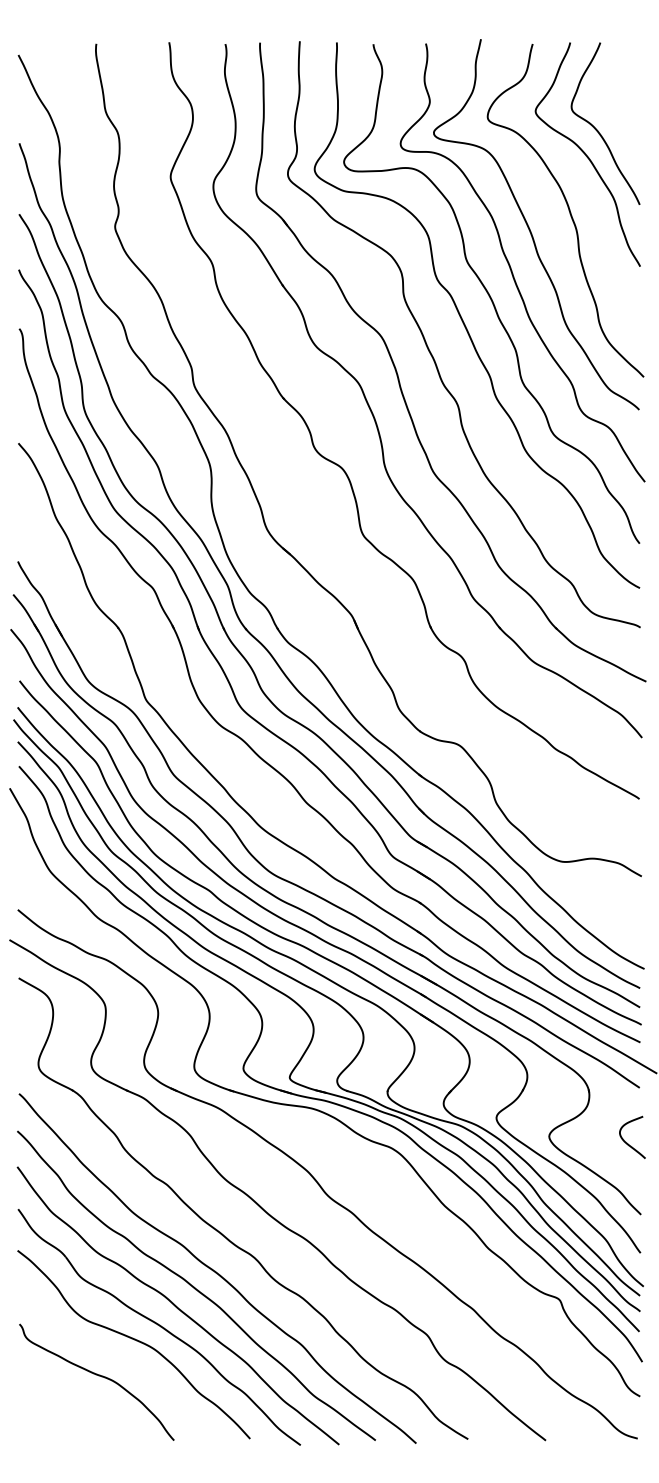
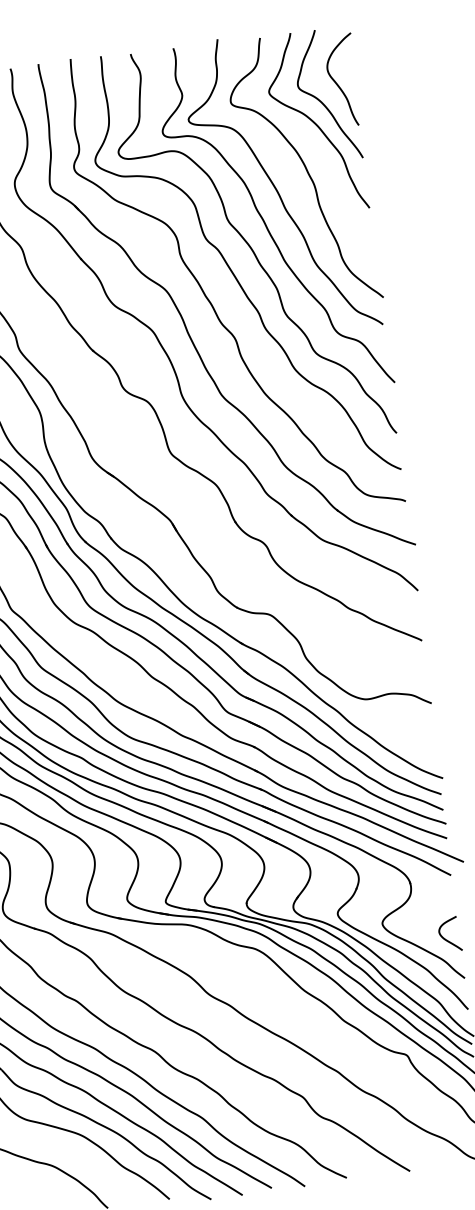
curve: (620, 111) -> (338, 84), added
curve: (627, 1142) -> (446, 939), moved

